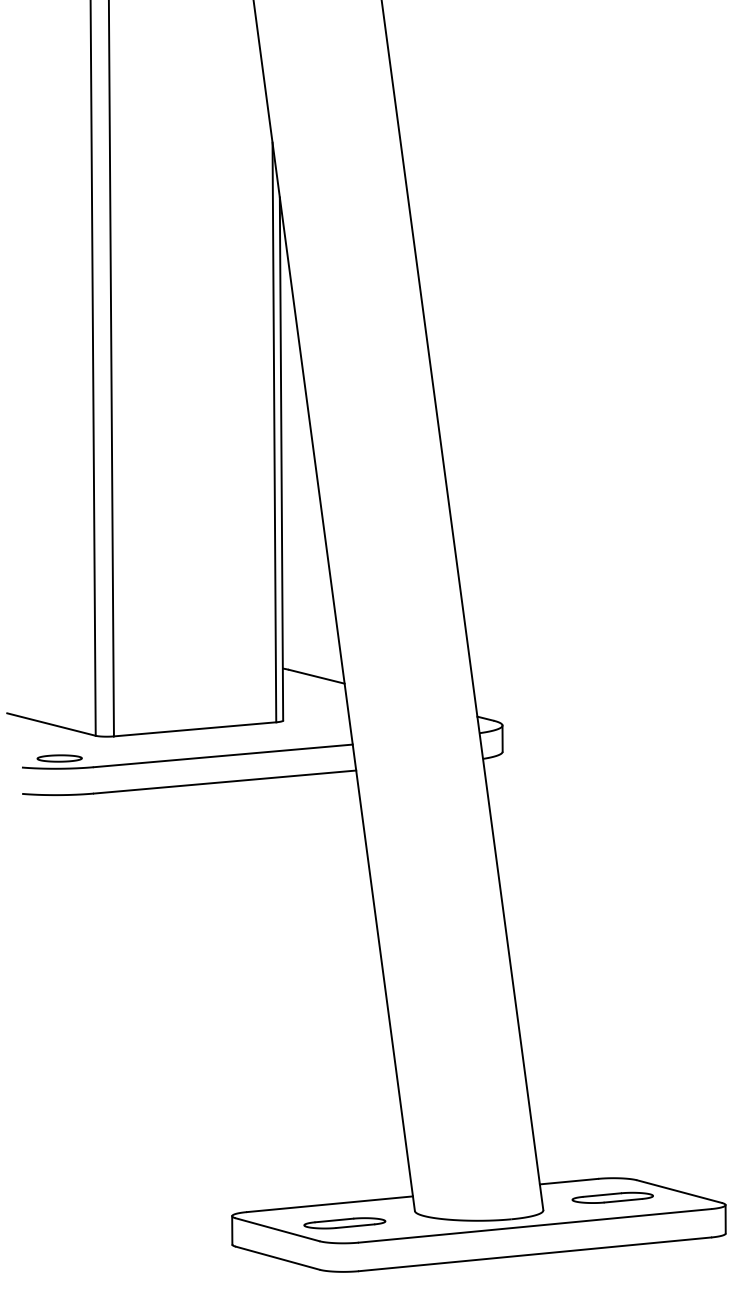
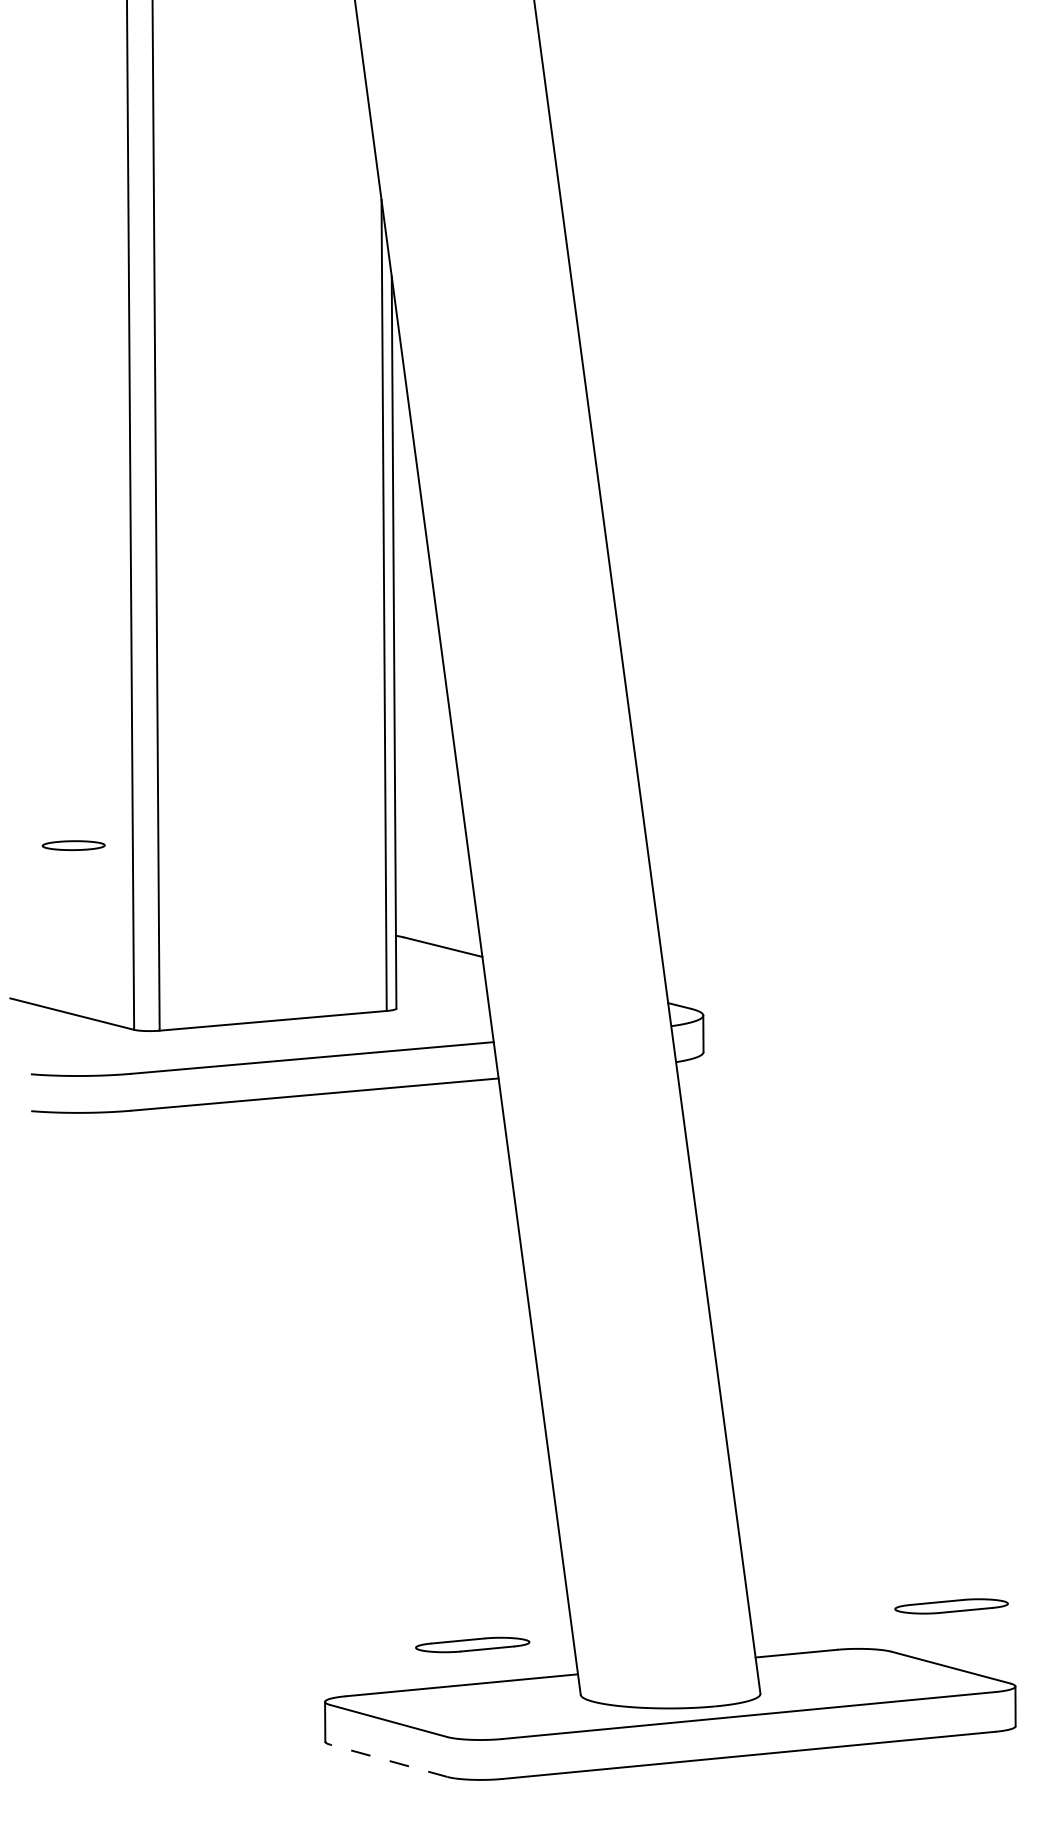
part: (59, 758) -> (73, 845), moved
part: (612, 1197) -> (951, 1606), moved
part: (344, 1222) -> (472, 1644), moved
line: (277, 1257) -> (388, 1760), solid -> dashed

